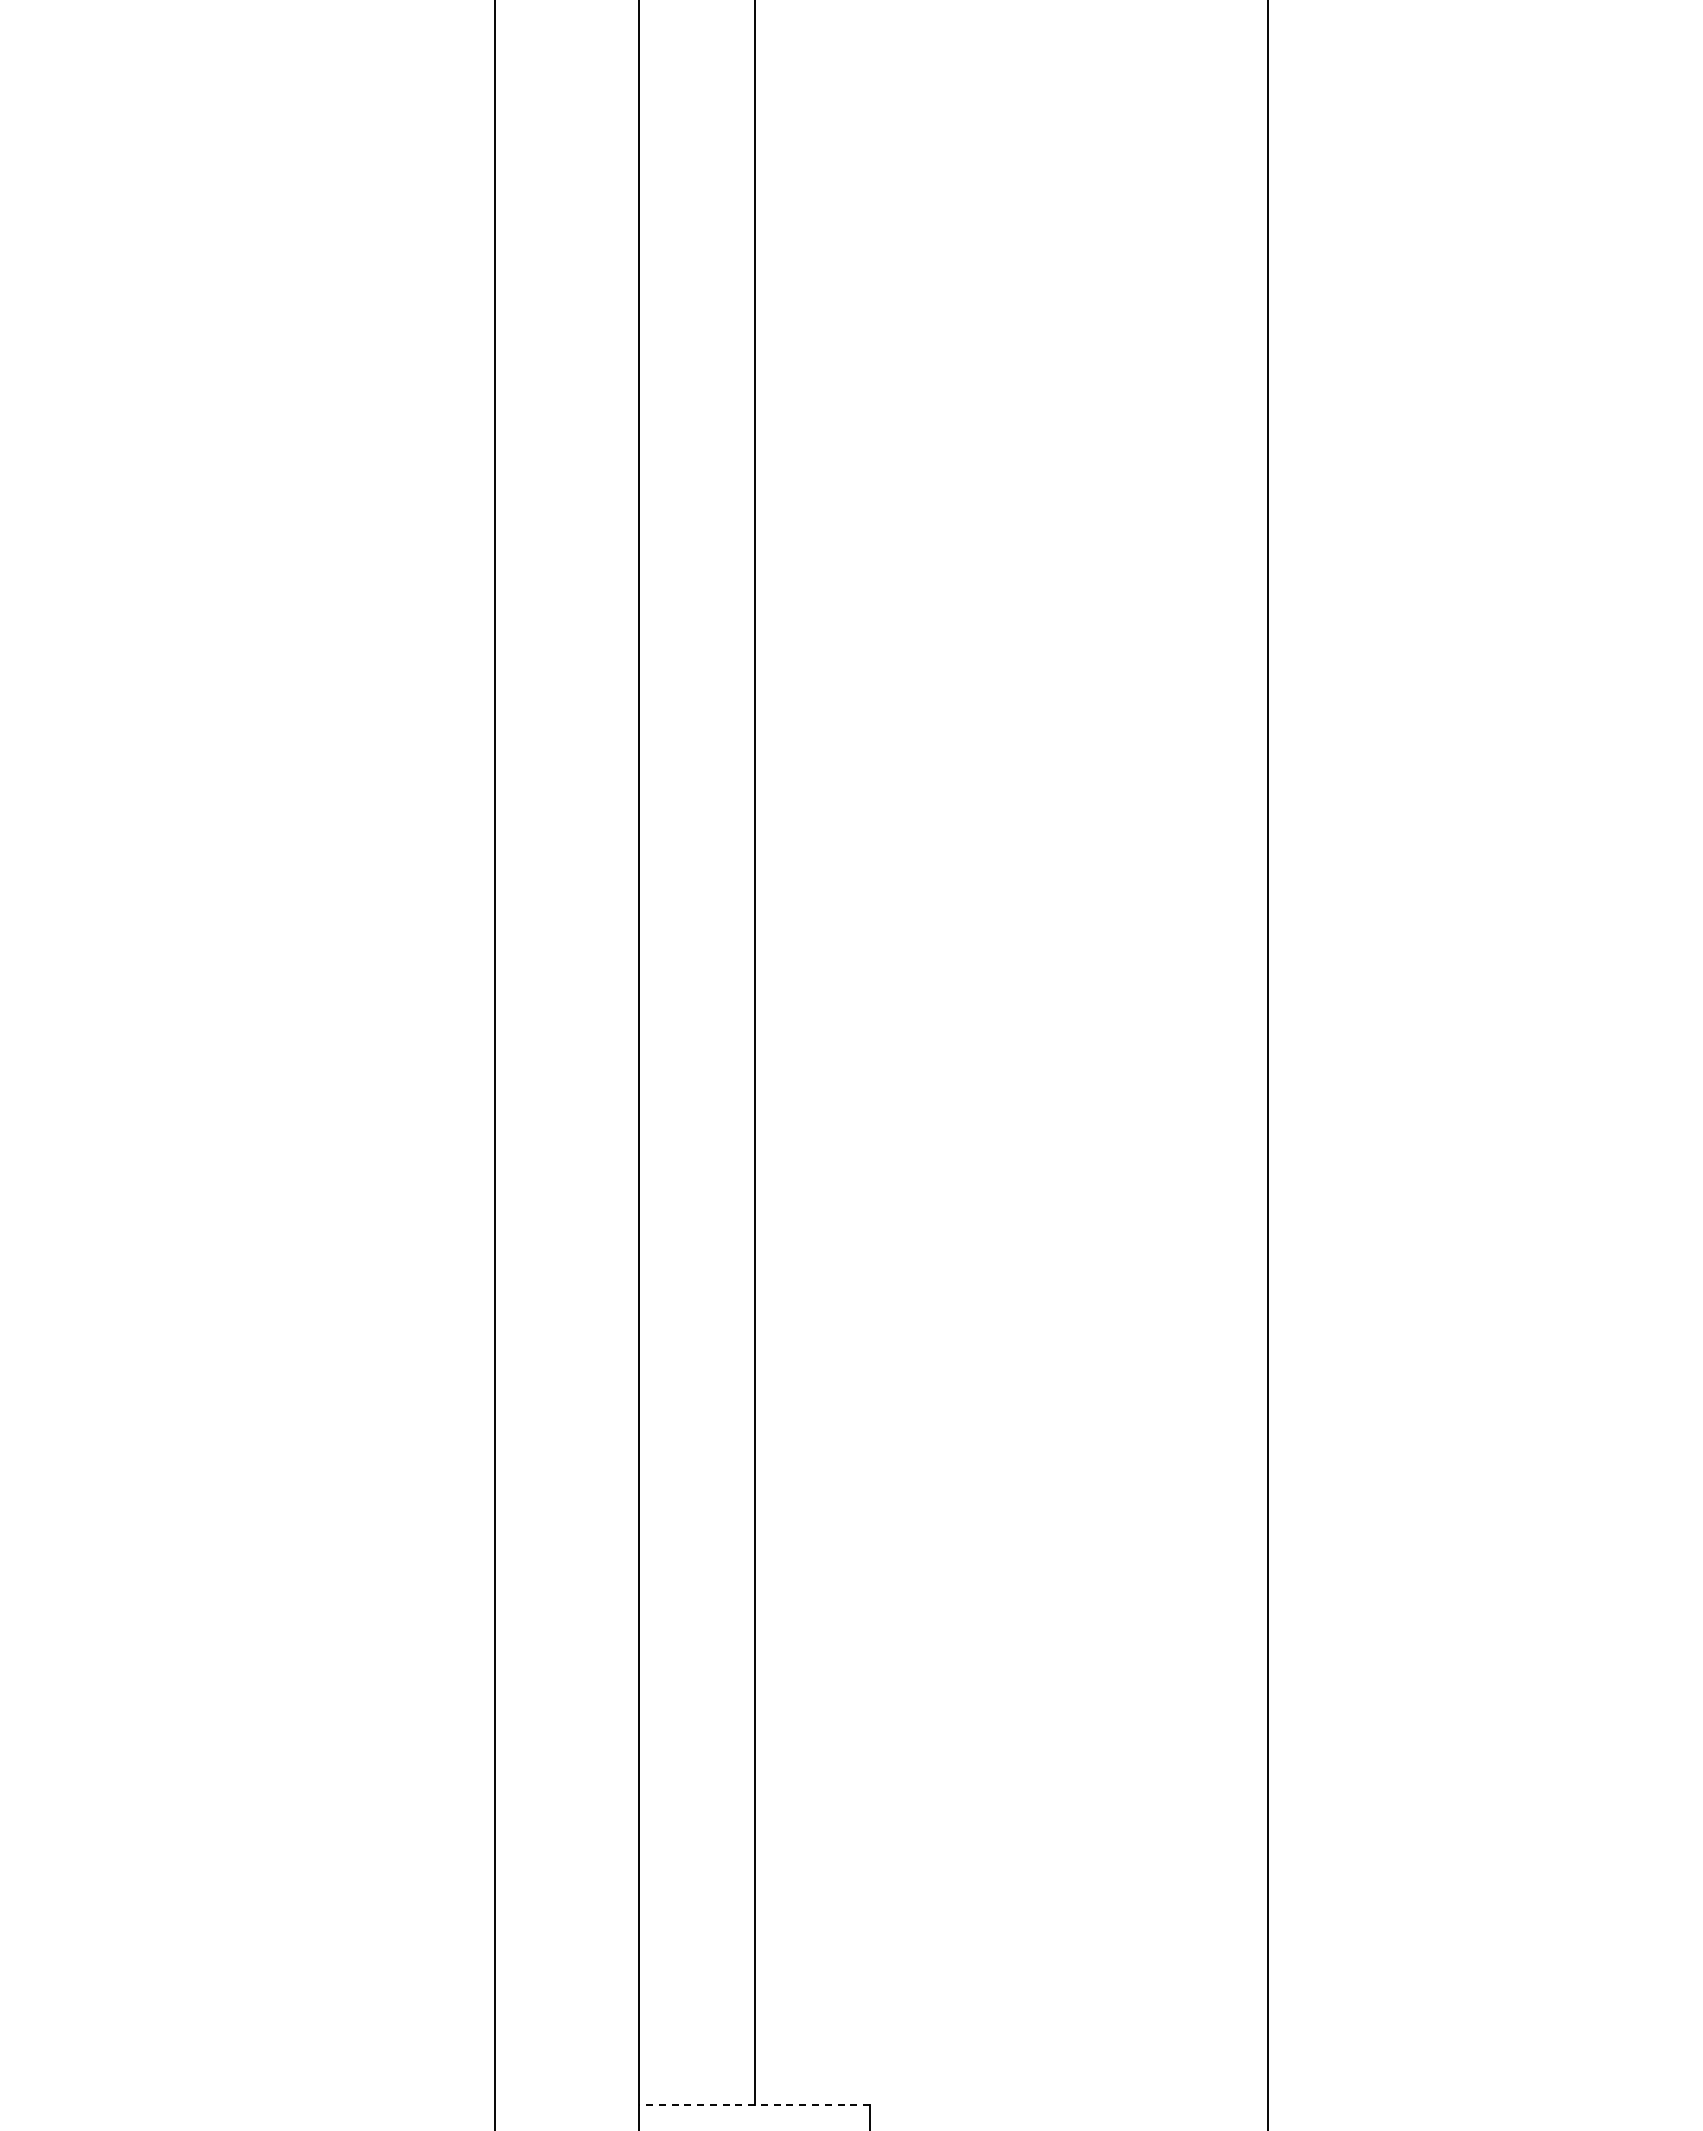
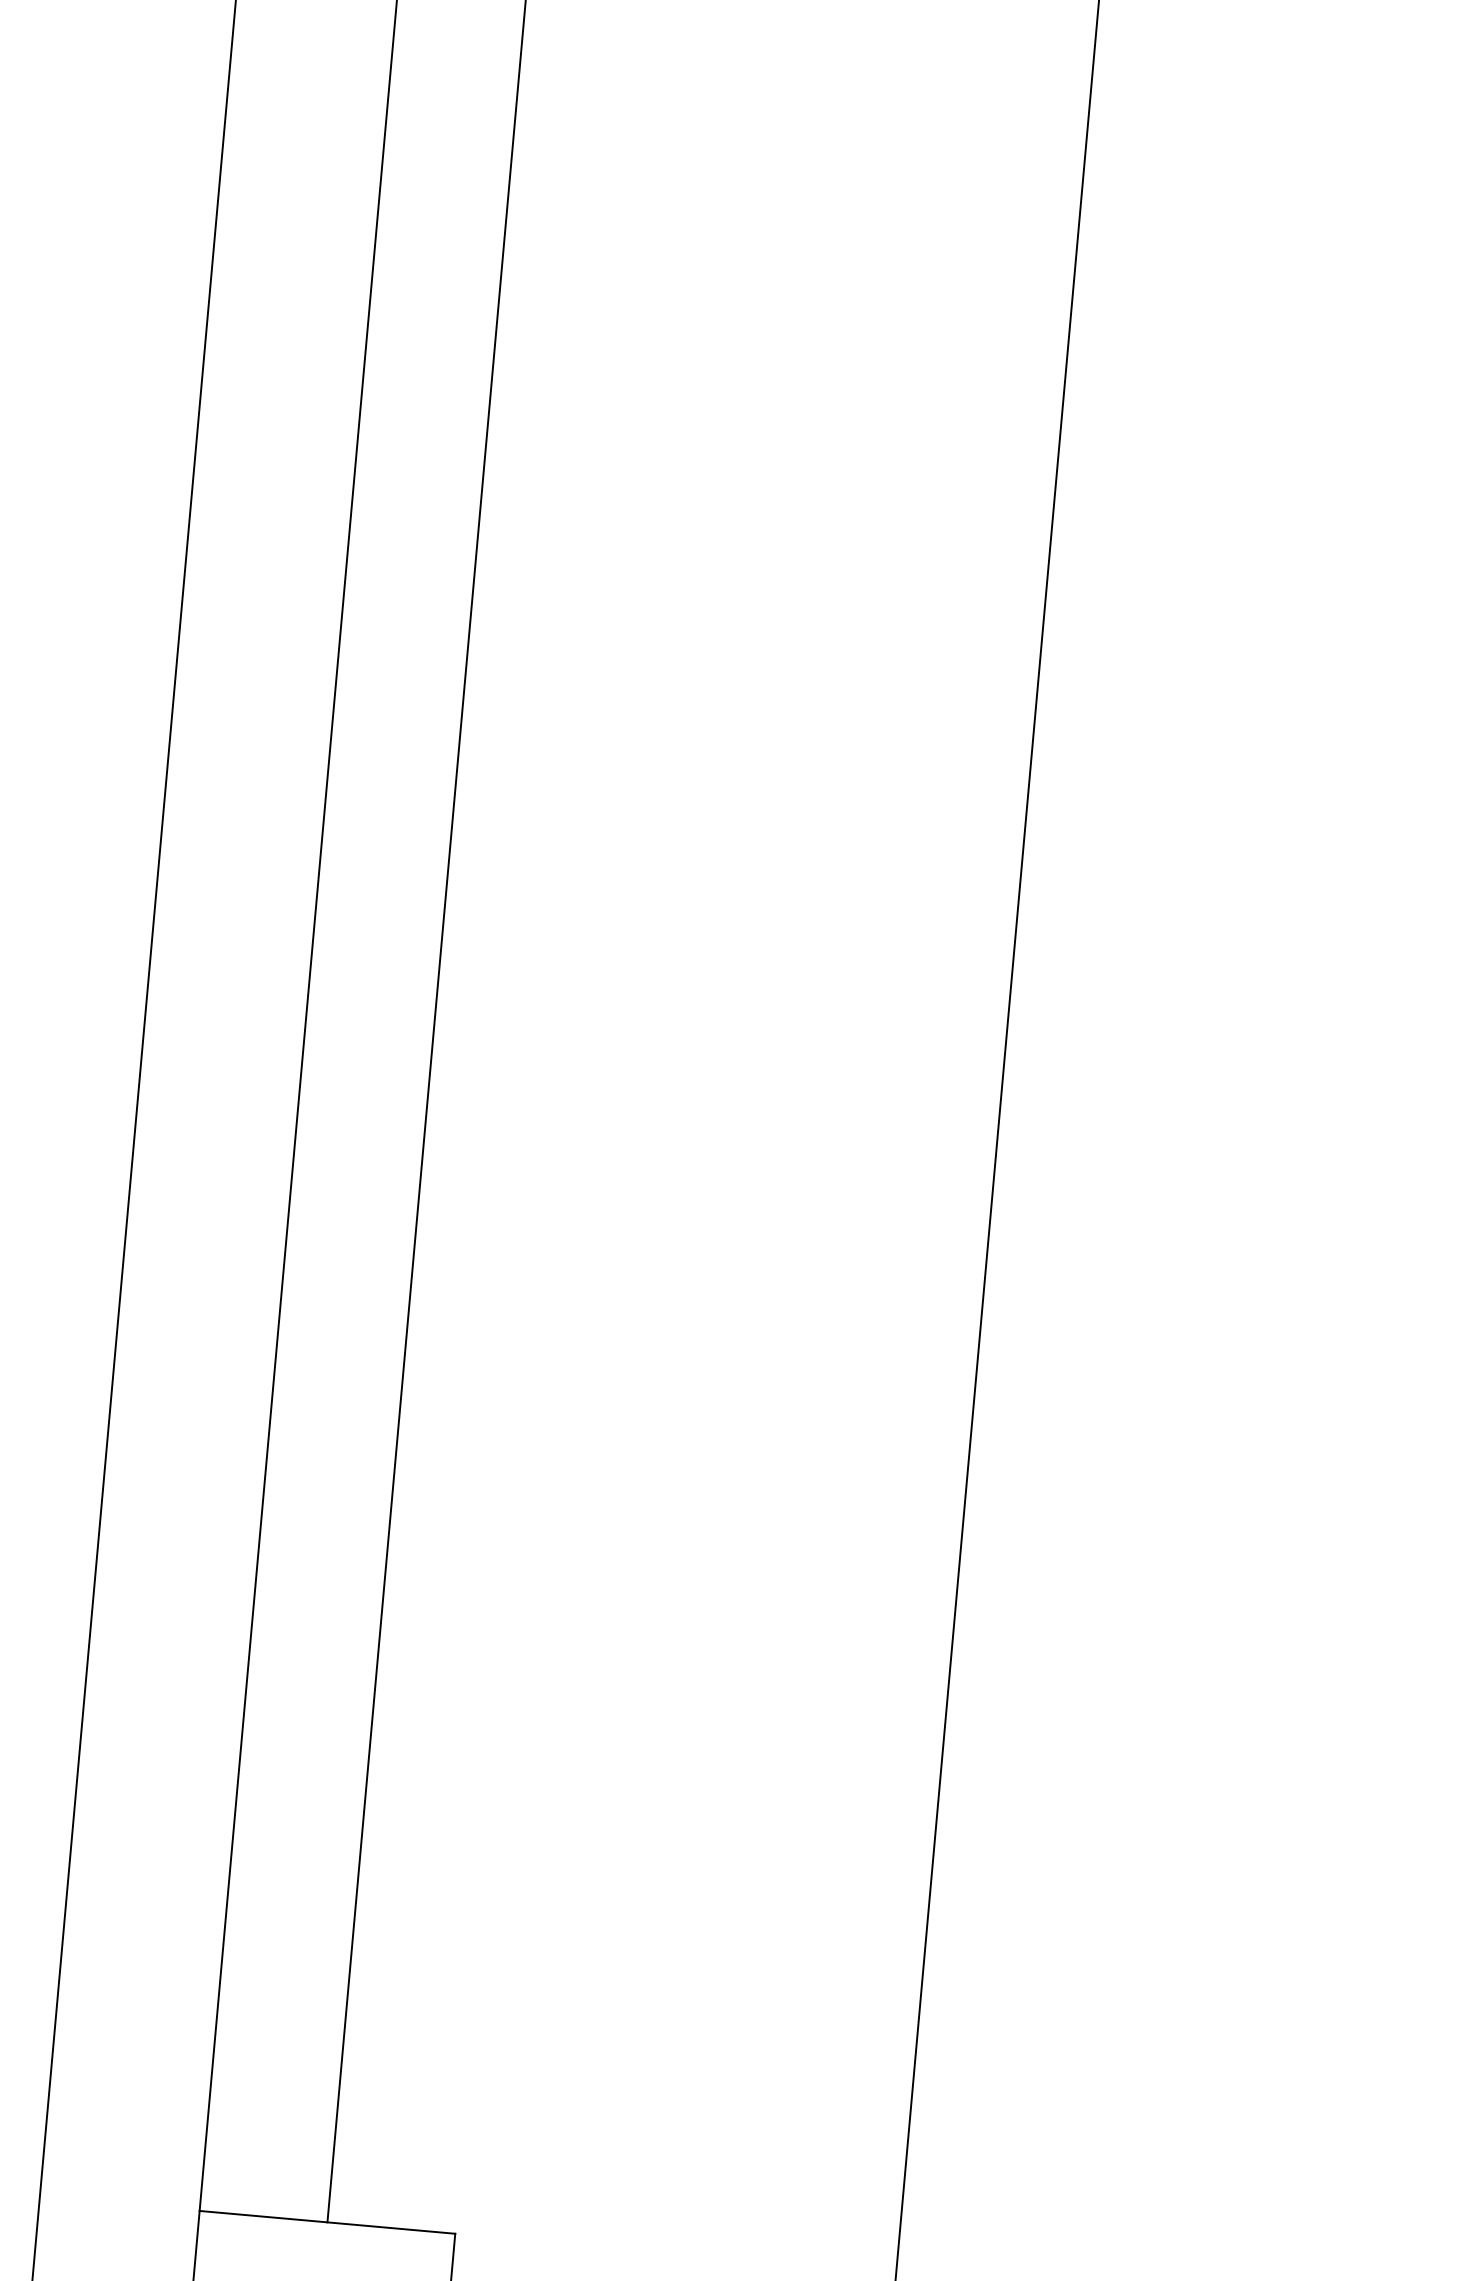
line: (754, 2104) -> (327, 2221), dashed -> solid

